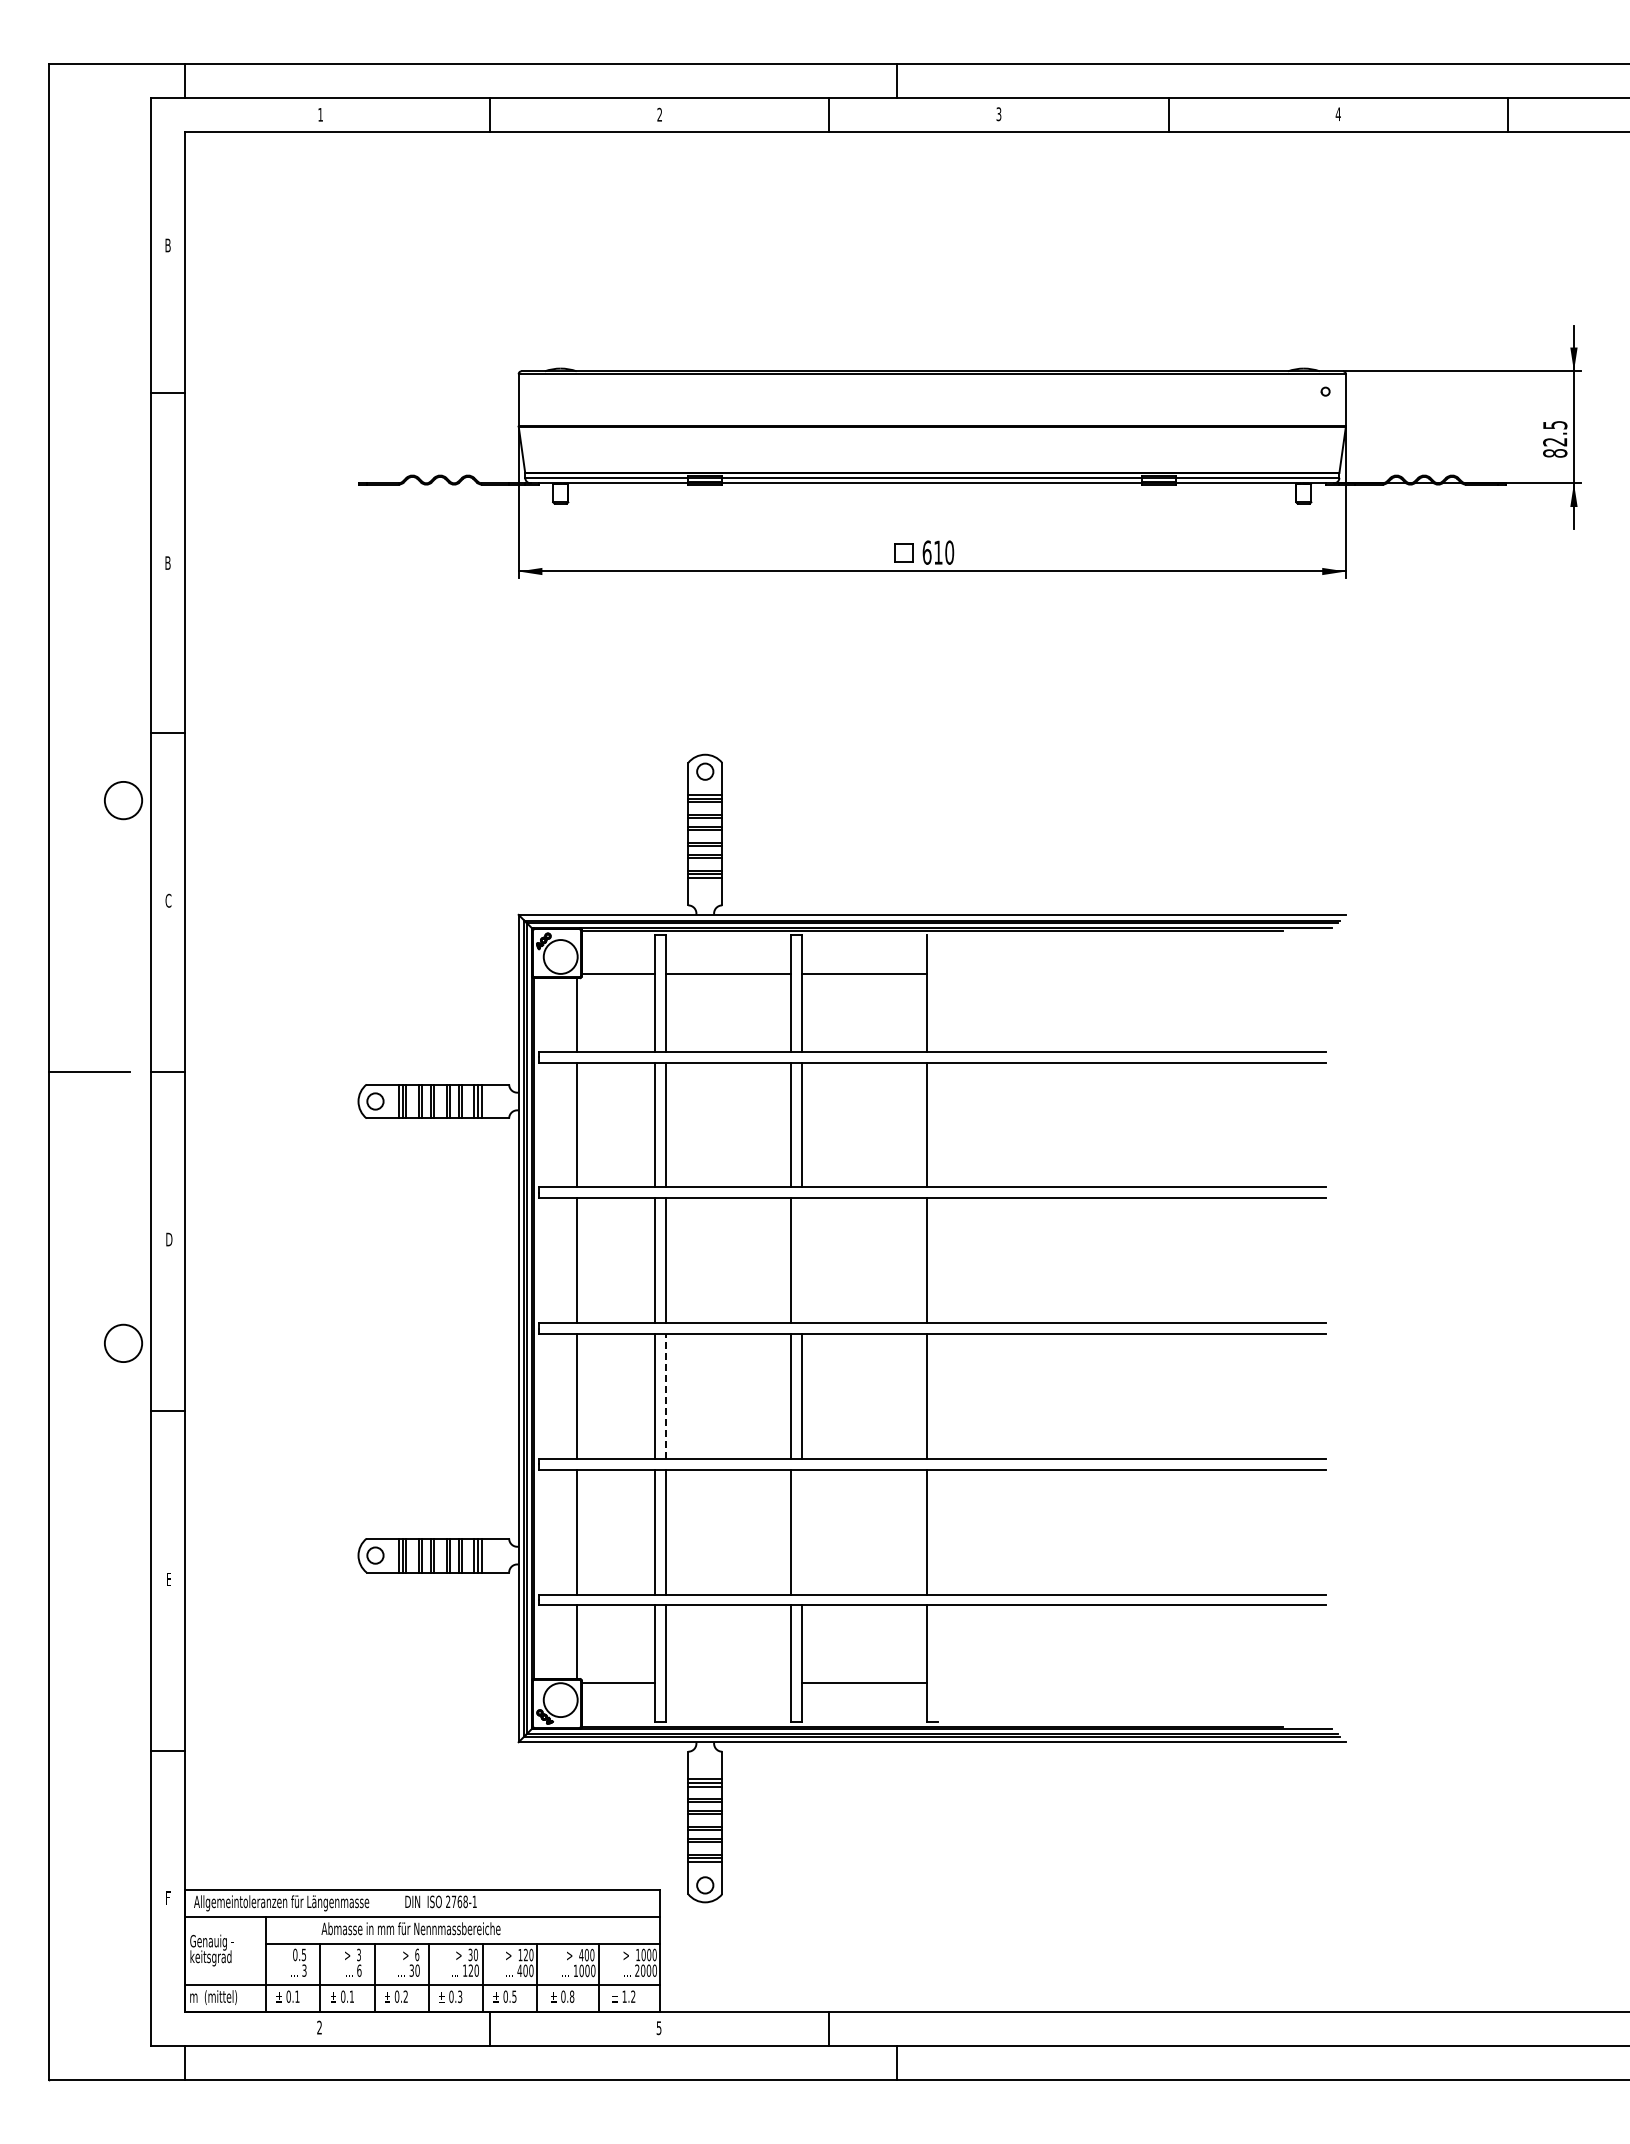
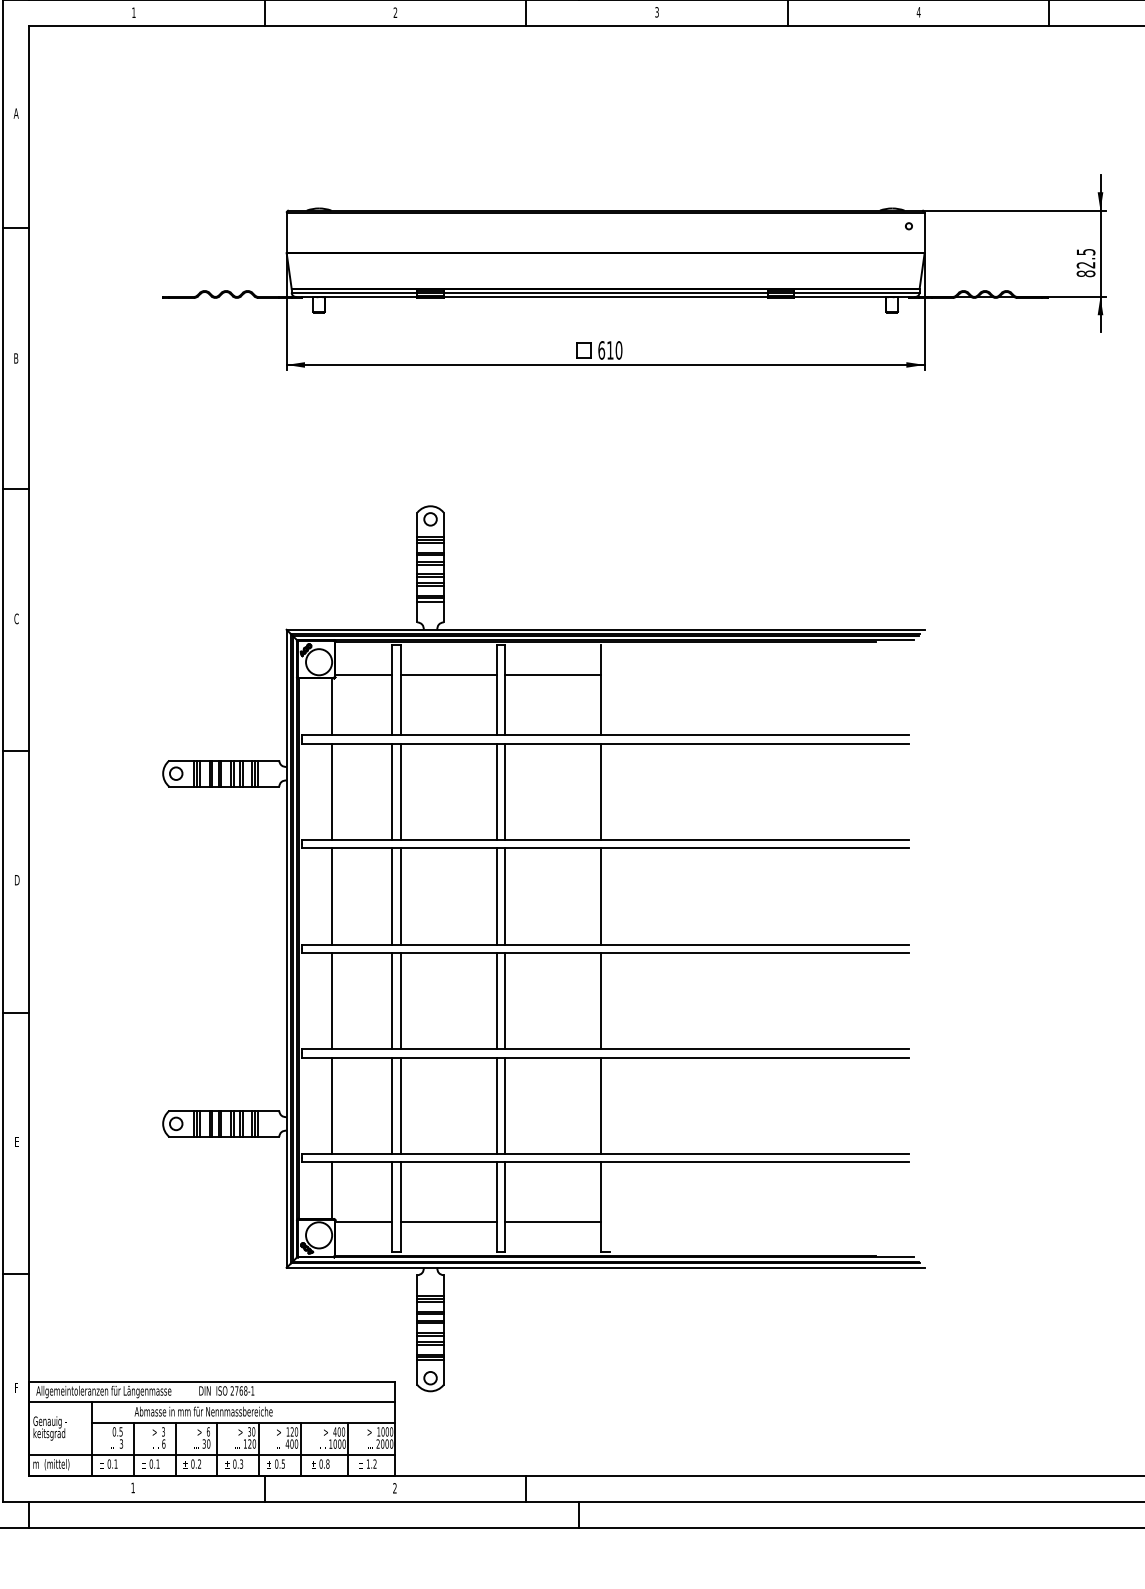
text: (167, 245) -> (15, 113), B -> A
line: (802, 1260) -> (505, 896), added
line: (666, 1395) -> (400, 1000), dashed -> solid
line: (802, 1531) -> (505, 1105), added
line: (728, 1683) -> (448, 1222), added
text: (319, 2027) -> (133, 1487), 2 -> 1
text: (658, 2028) -> (394, 1488), 5 -> 2

